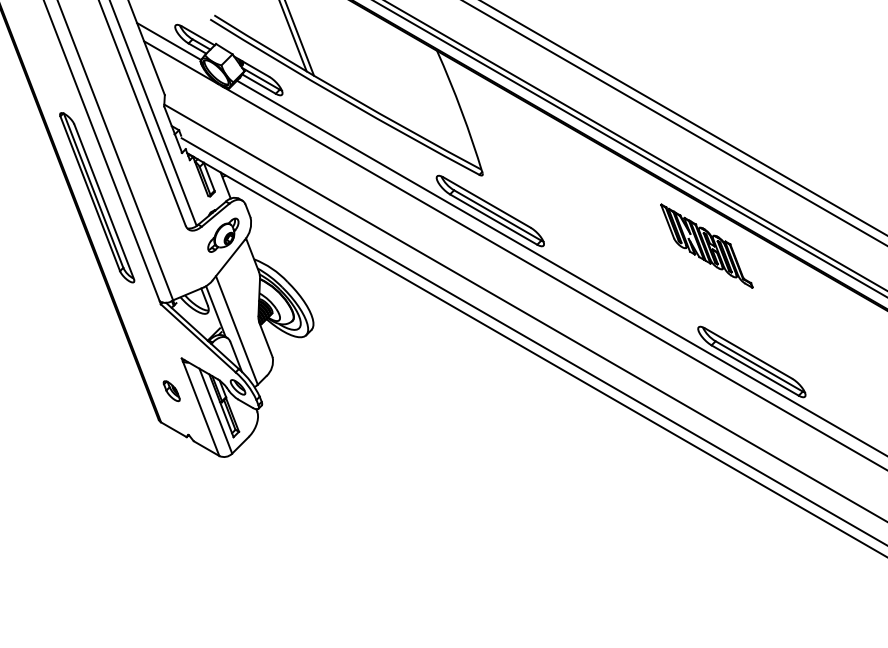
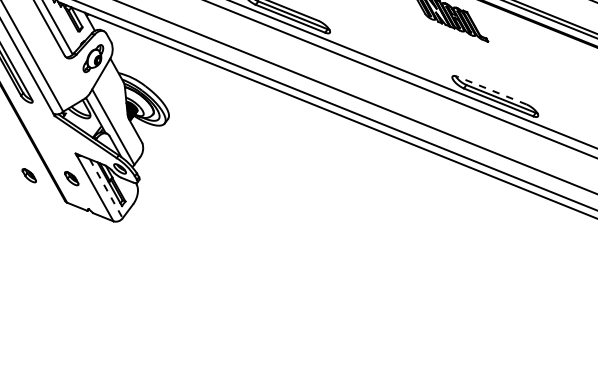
line: (748, 353) -> (491, 90), solid -> dashed
part: (115, 379) -> (29, 175), added
line: (216, 411) -> (106, 188), solid -> dashed

